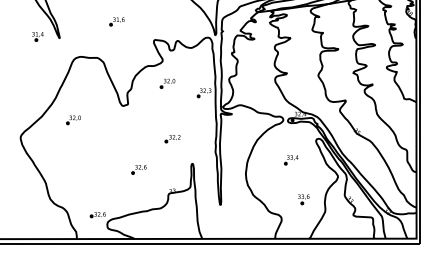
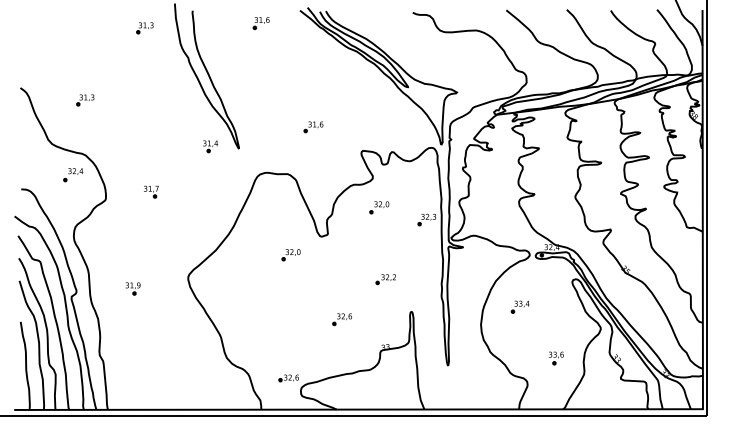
part: (73, 120) -> (290, 255), moved
part: (290, 159) -> (519, 306), moved

